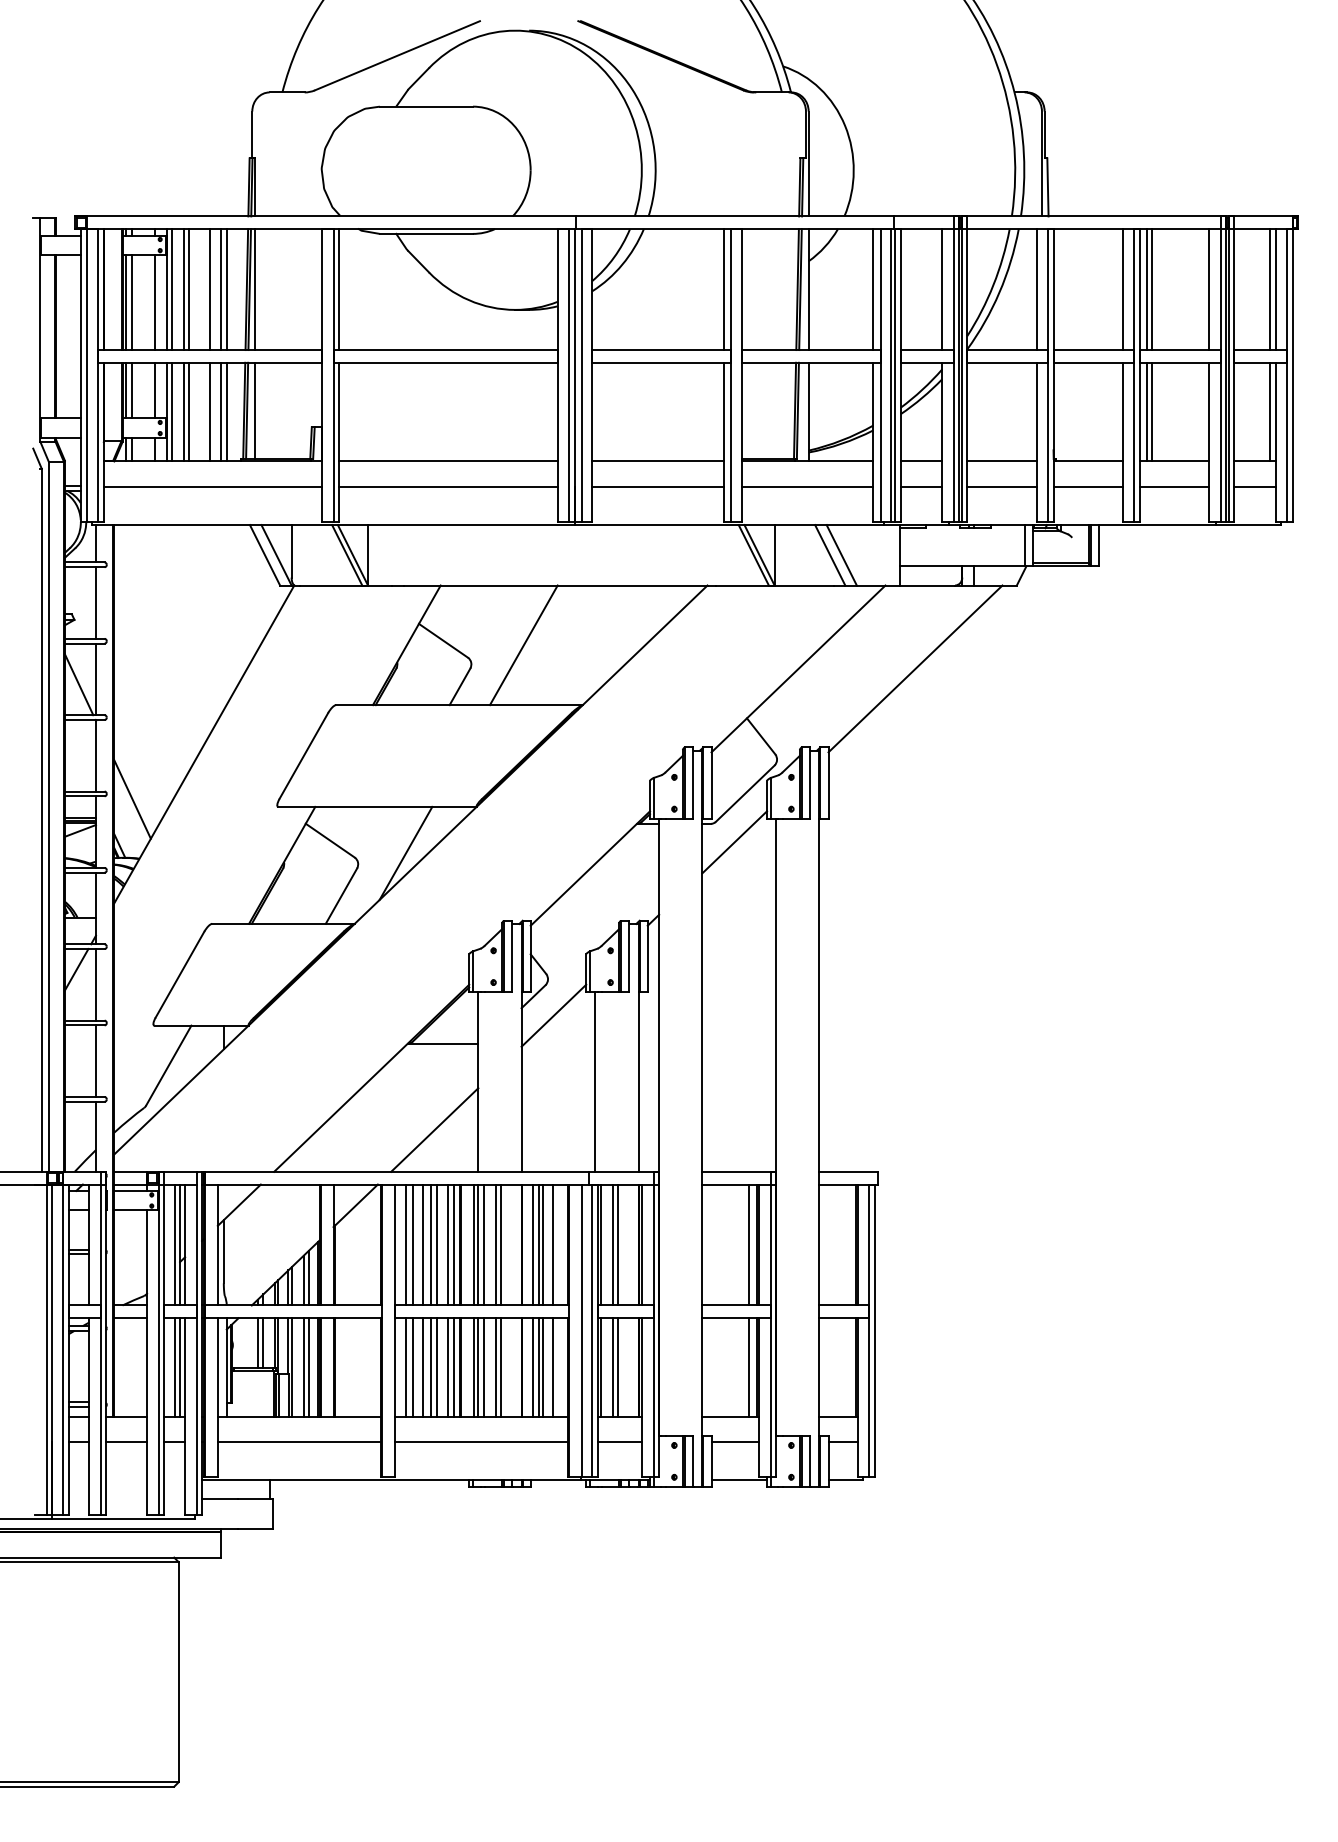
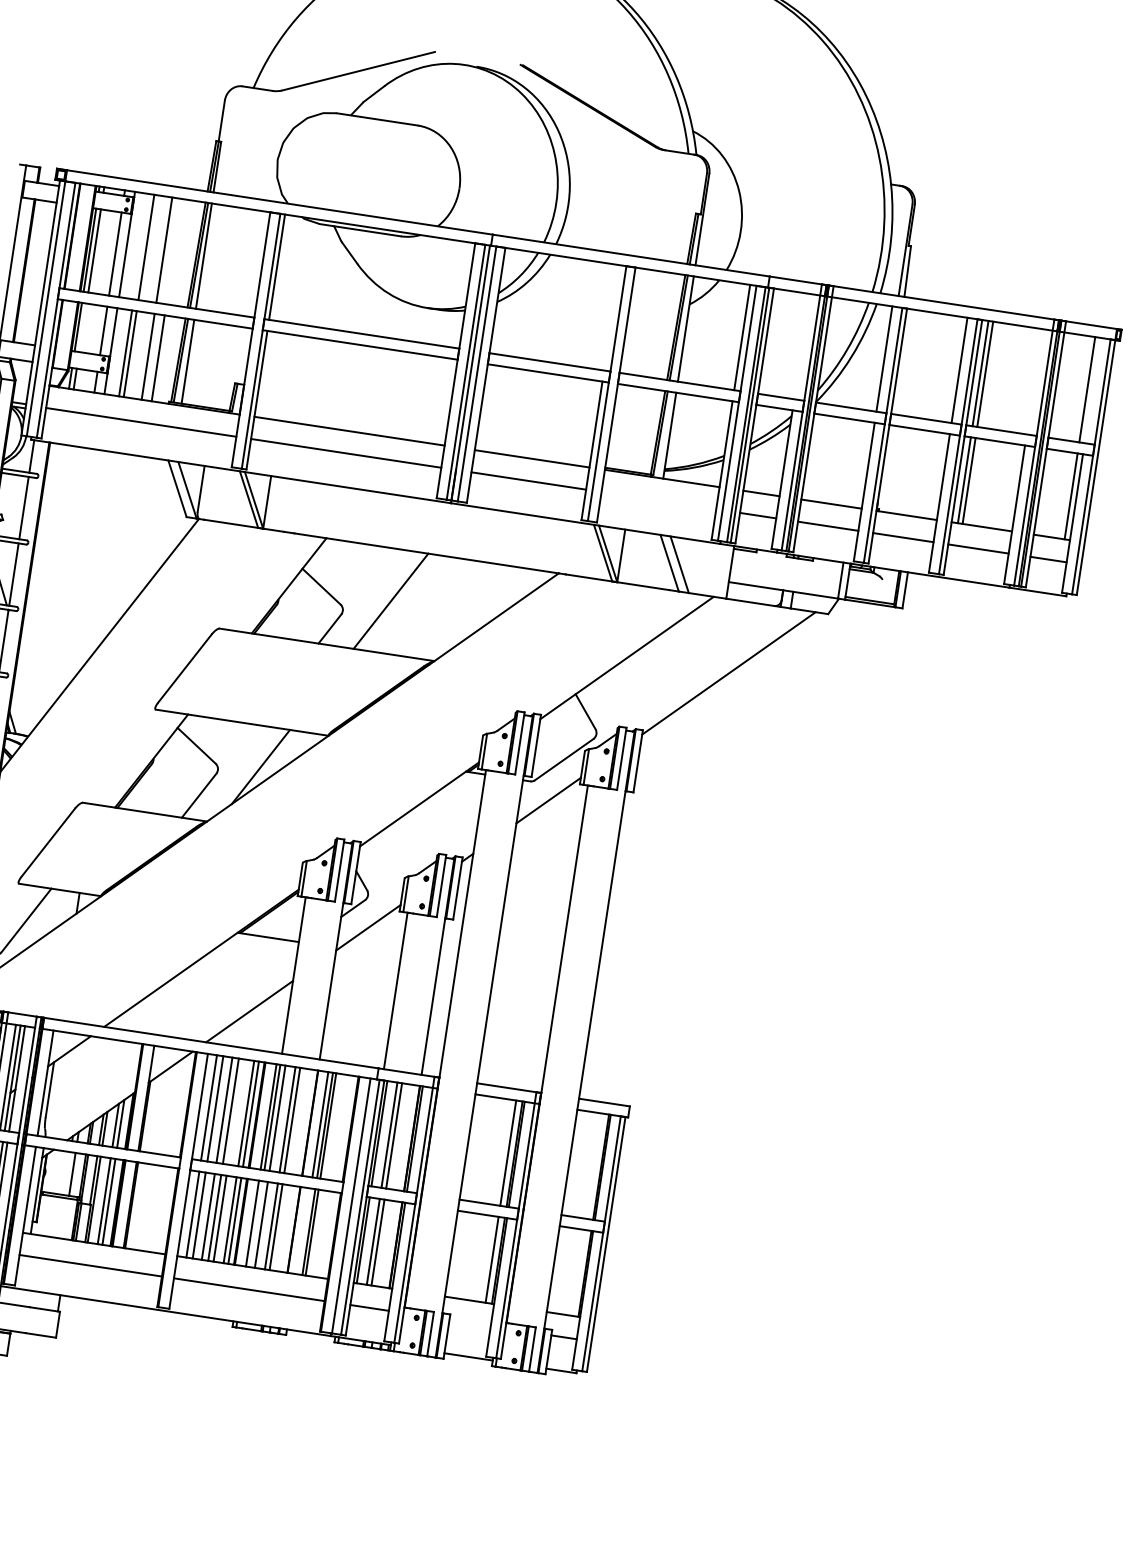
line: (172, 289) -> (131, 245), removed
line: (183, 289) -> (141, 246), removed
line: (221, 289) -> (174, 251), removed
line: (226, 289) -> (178, 252), removed
line: (723, 289) -> (611, 317), removed
line: (942, 289) -> (802, 346), removed
line: (1209, 289) -> (1034, 381), removed
line: (1275, 289) -> (1092, 390), removed
line: (131, 390) -> (82, 327), removed
line: (172, 411) -> (115, 351), removed
line: (226, 411) -> (162, 358), removed
line: (807, 486) -> (658, 500), removed
line: (132, 799) -> (29, 683), removed
line: (436, 1244) -> (236, 1111), removed
line: (552, 1244) -> (337, 1126), removed
line: (257, 1342) -> (67, 1173), removed
line: (478, 1367) -> (256, 1224), removed
line: (533, 1367) -> (304, 1231), removed
line: (552, 1367) -> (320, 1233), removed
line: (734, 1442) -> (469, 1323), removed

